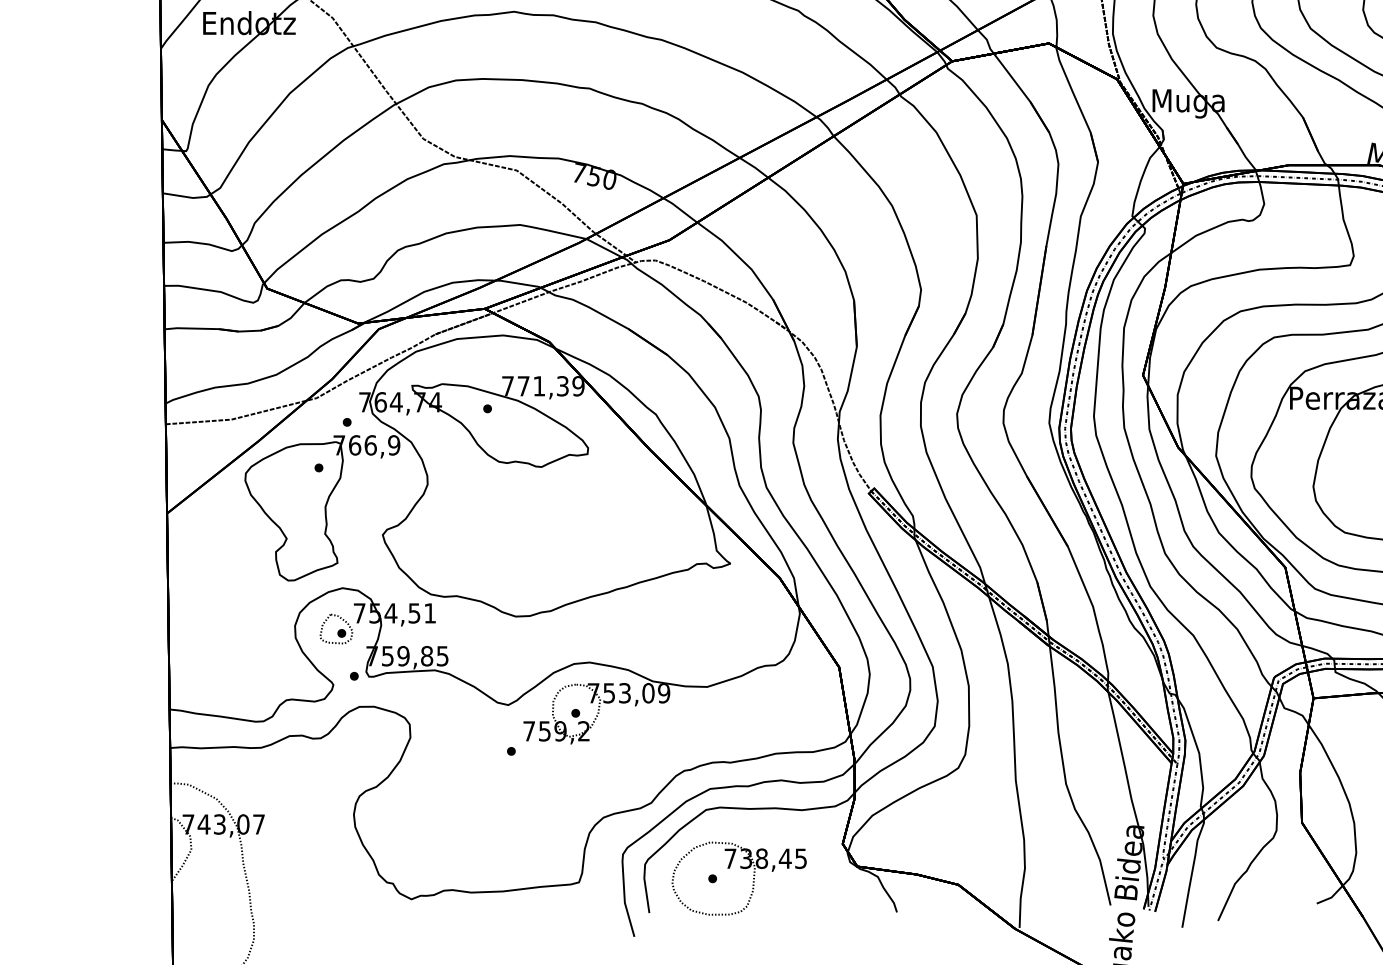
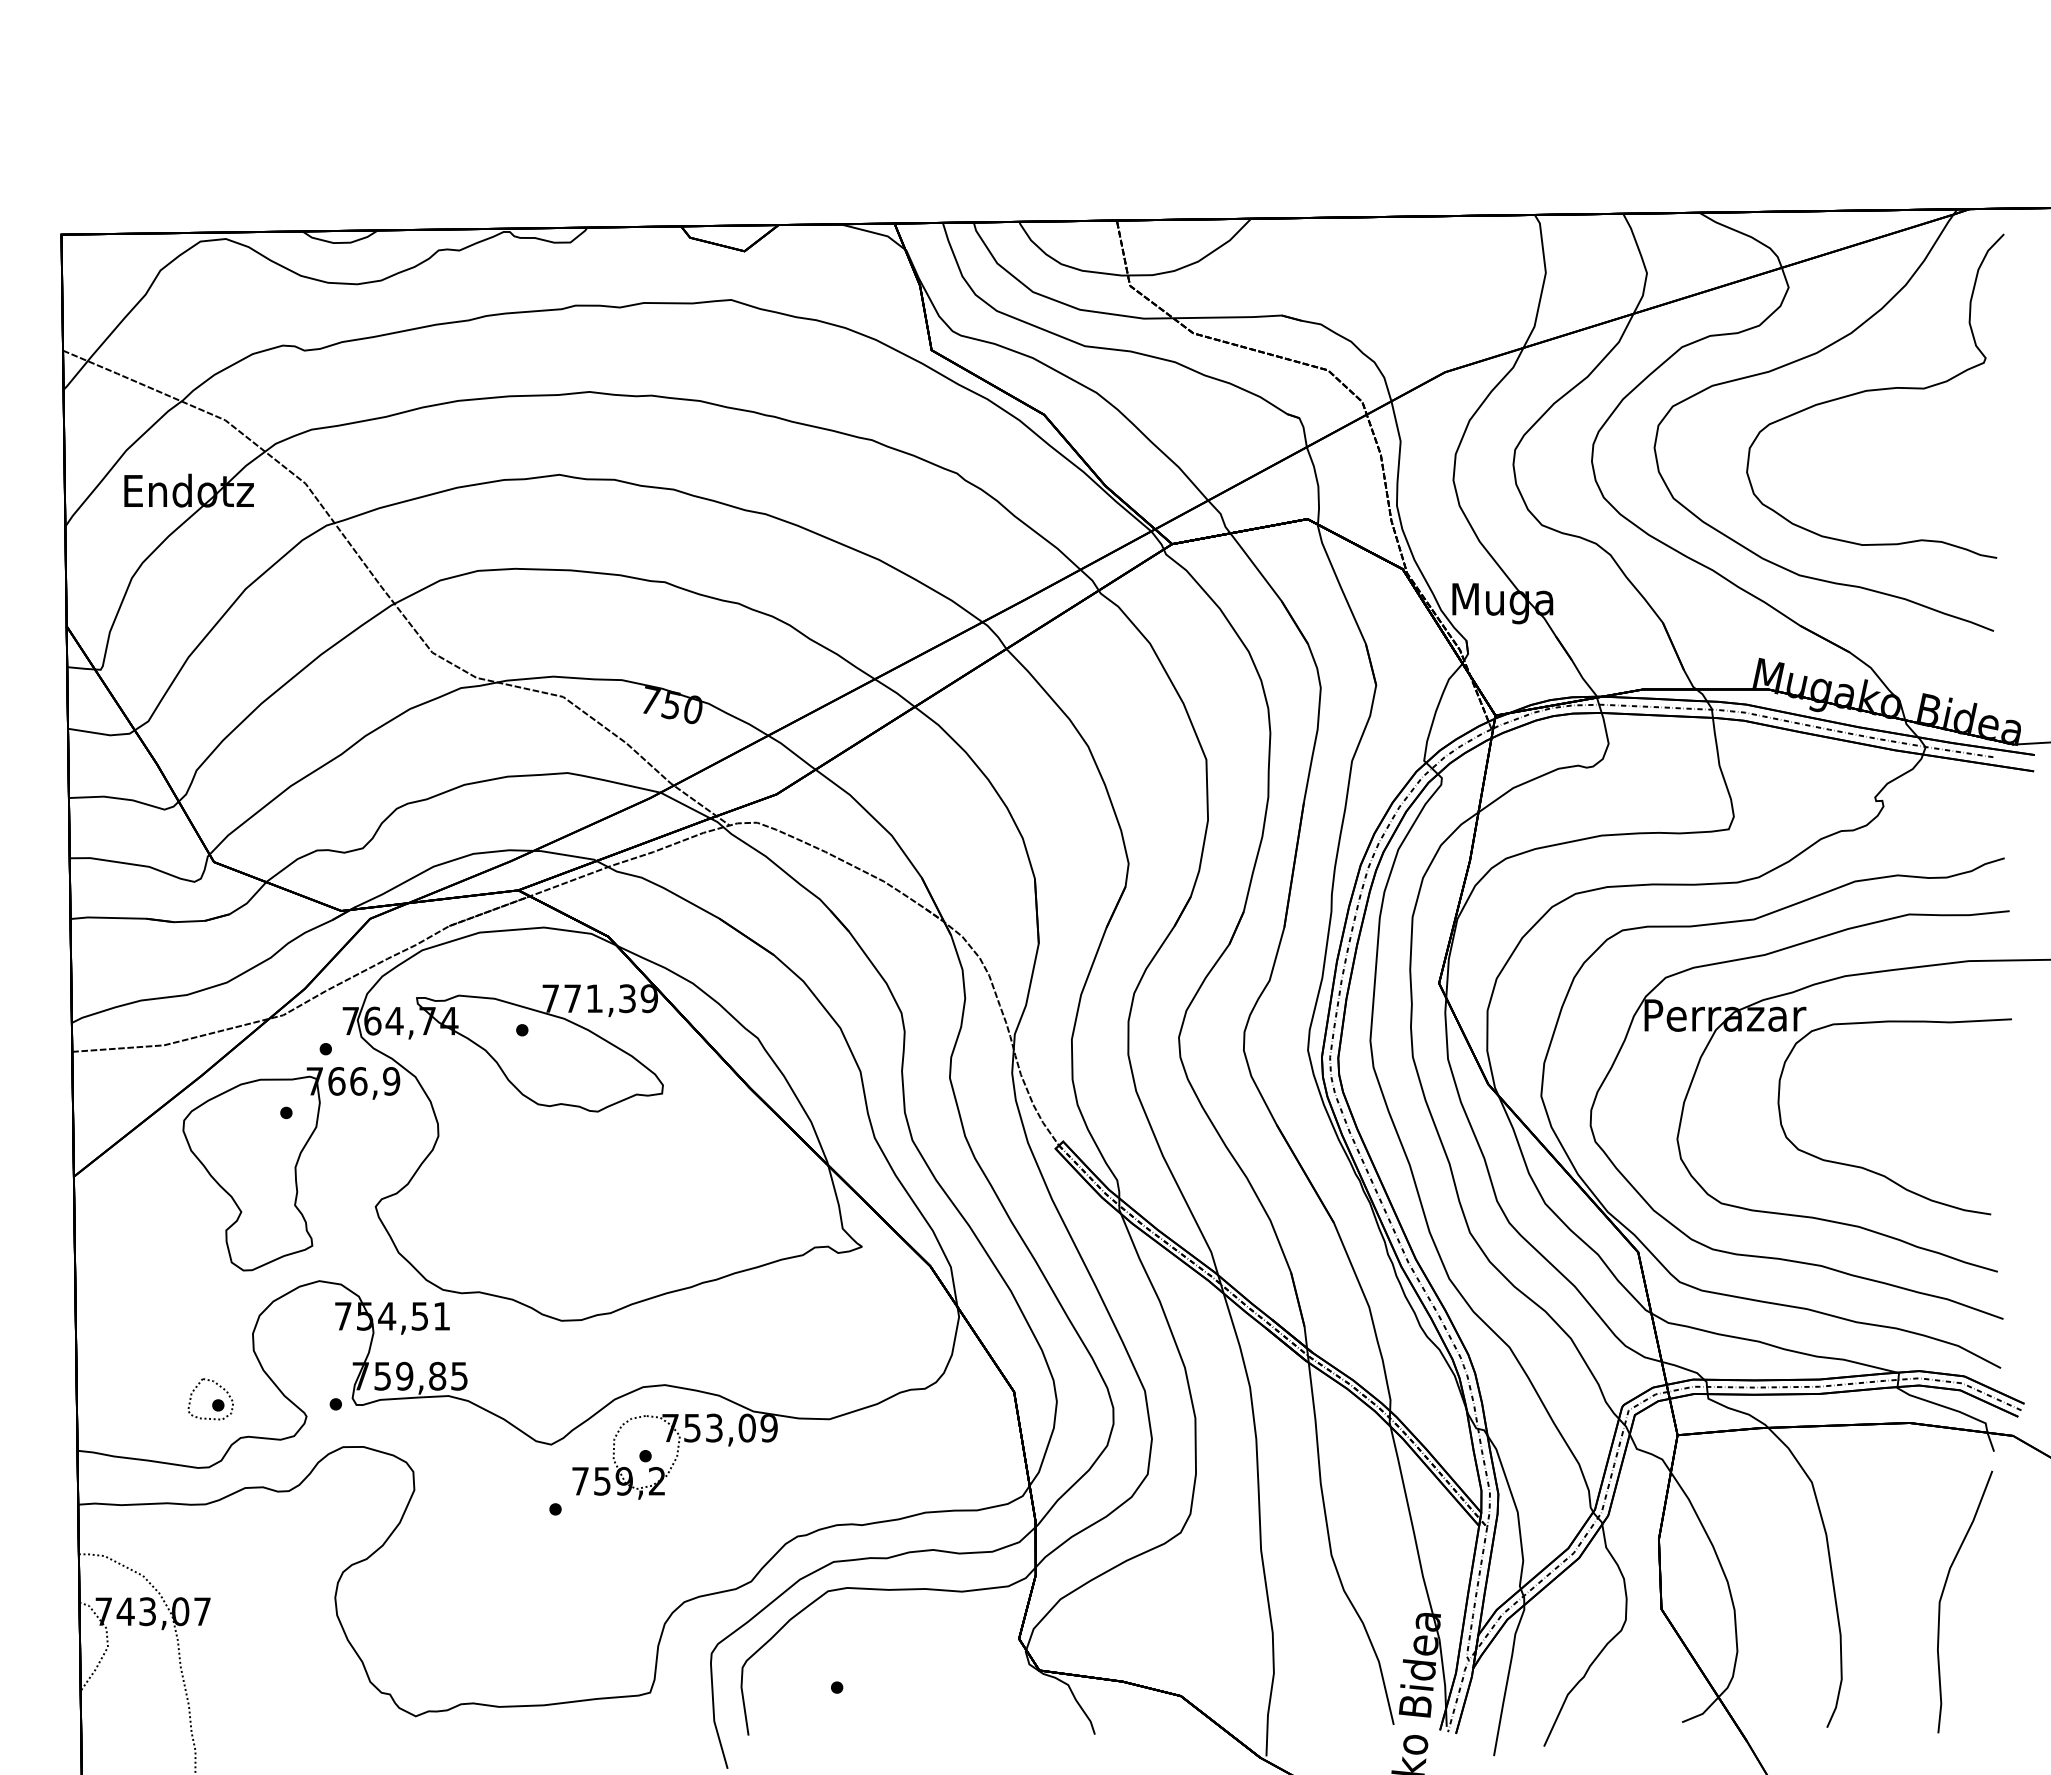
part: (336, 629) -> (210, 1399), moved
part: (741, 868) -> (877, 1673), removed

